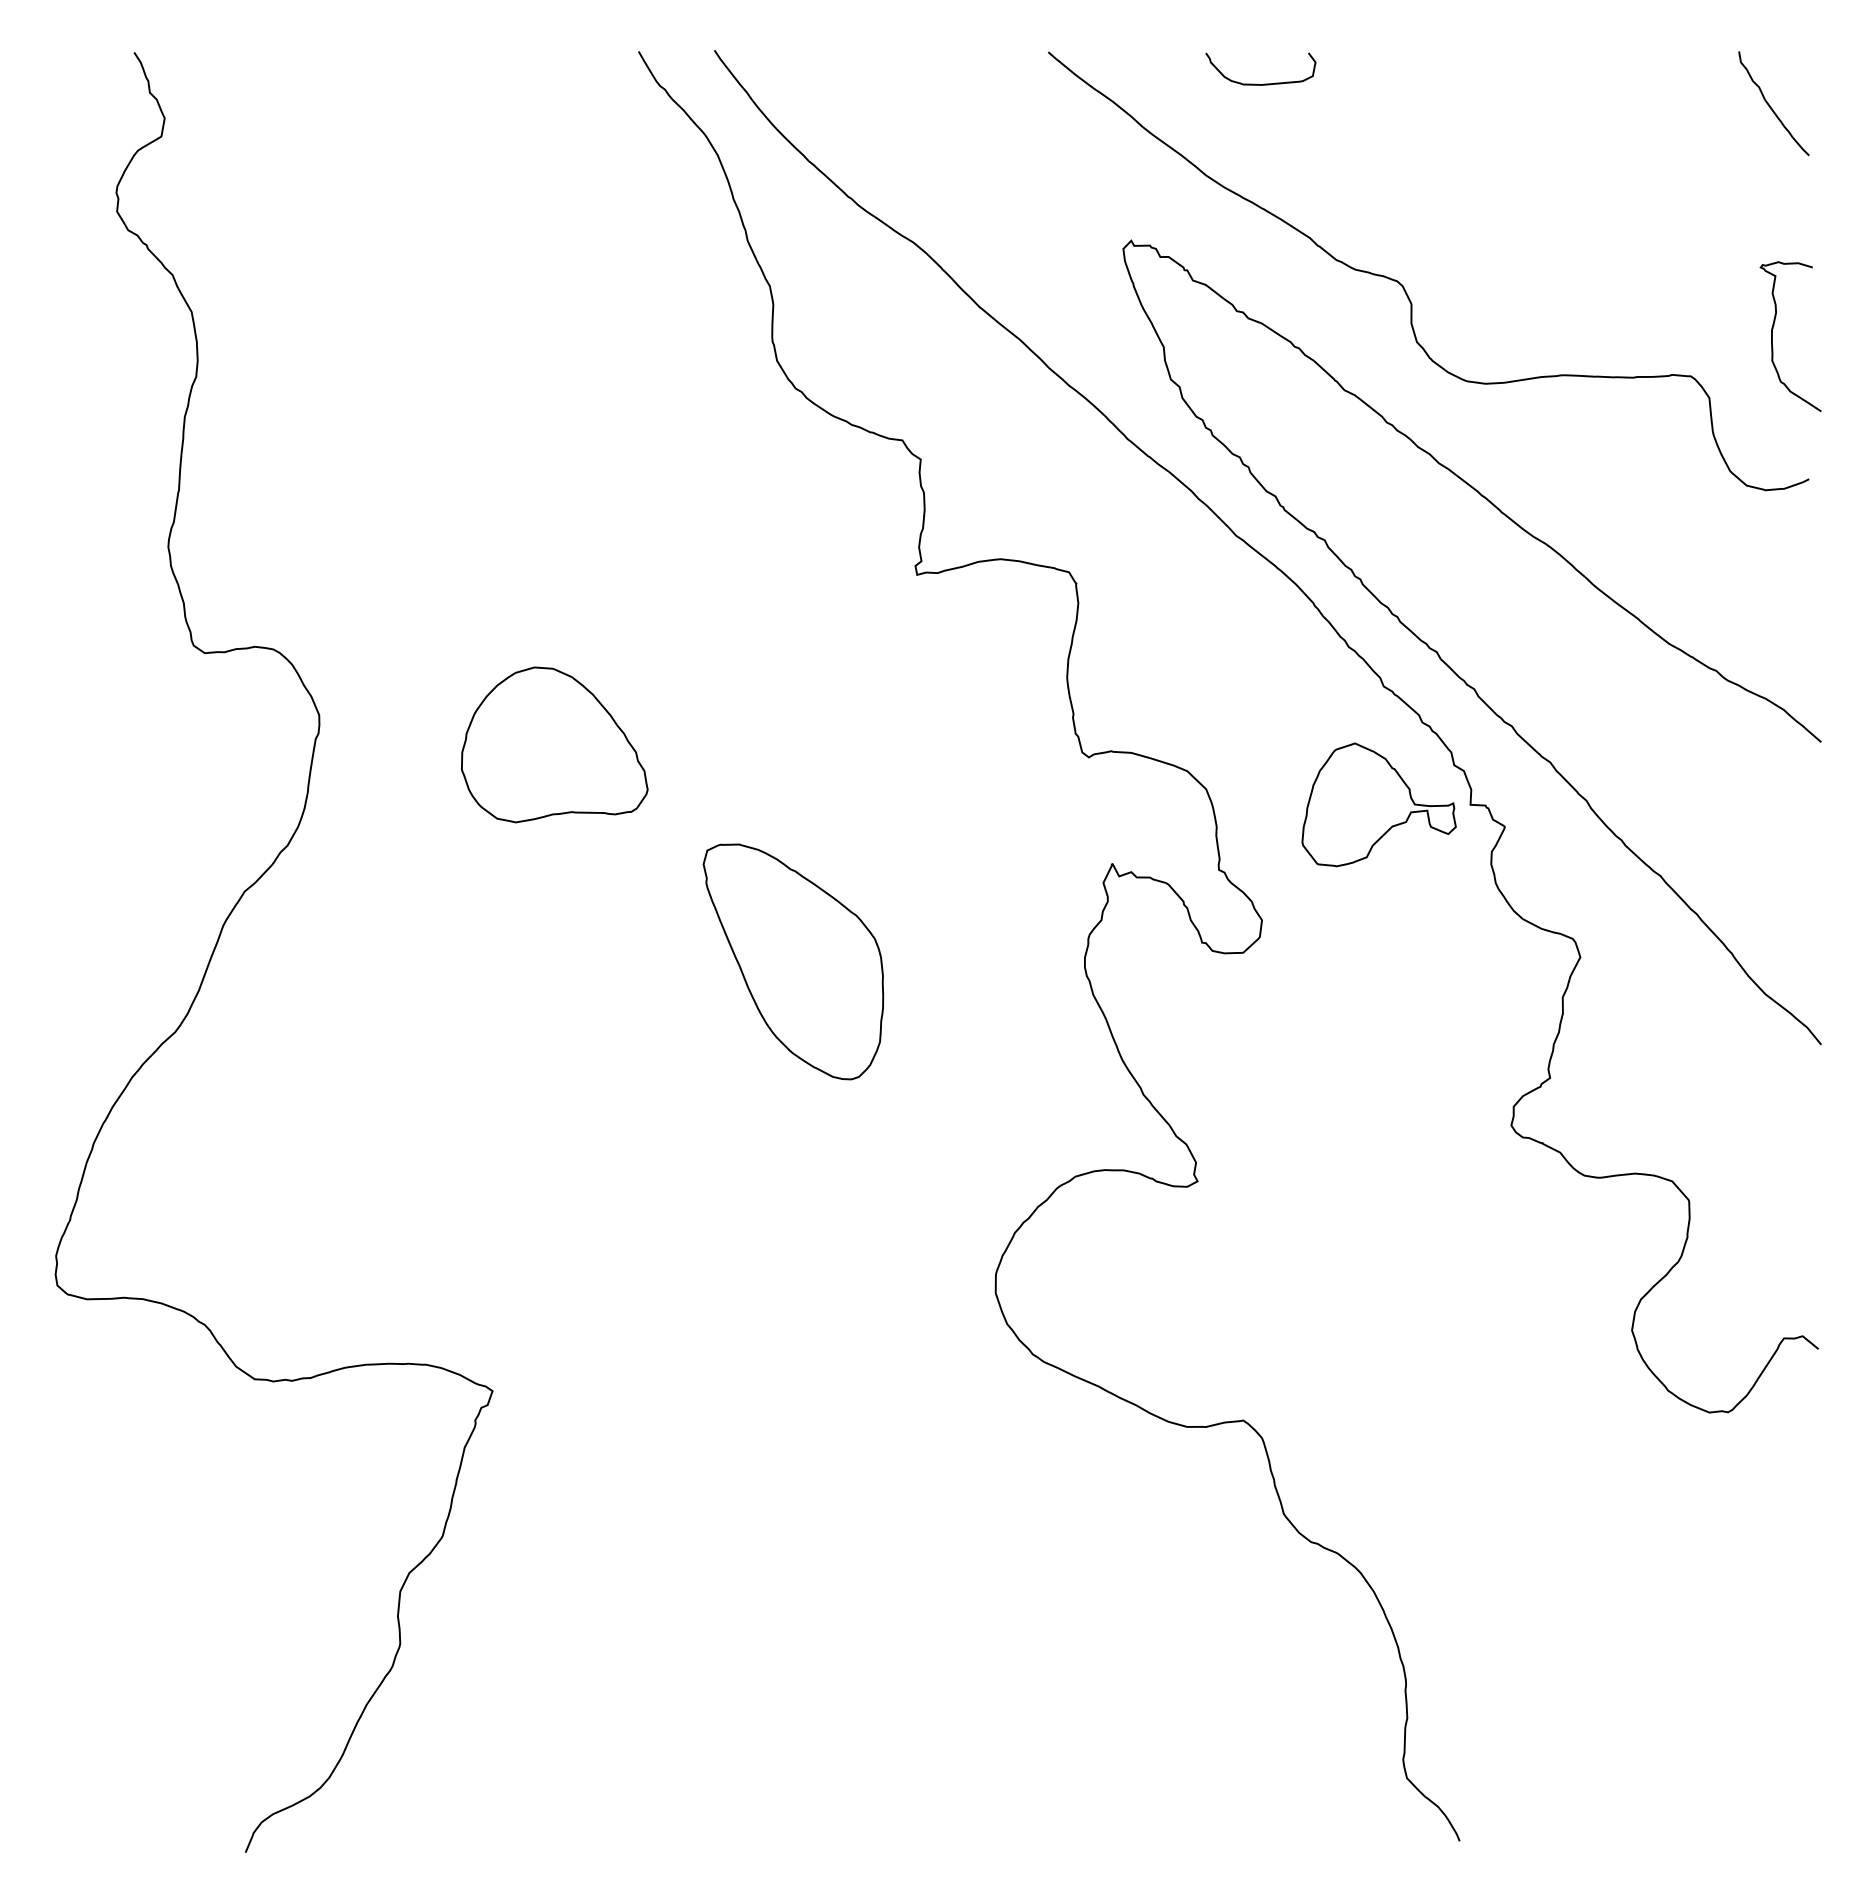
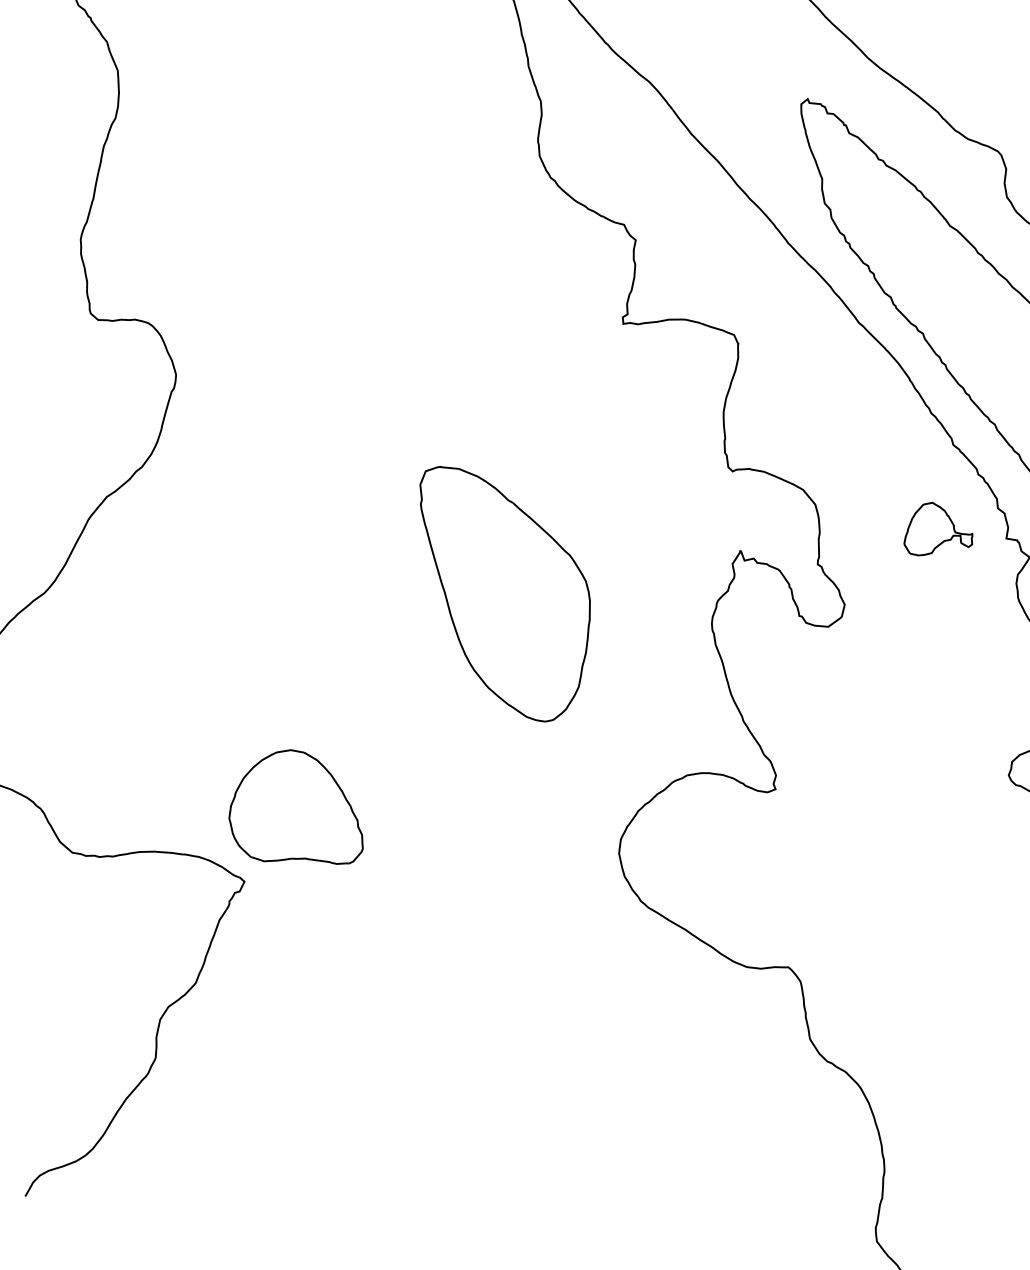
part: (554, 744) -> (298, 807), moved
part: (1378, 804) -> (939, 530), size x0.6
part: (793, 961) -> (500, 594), size x1.4

